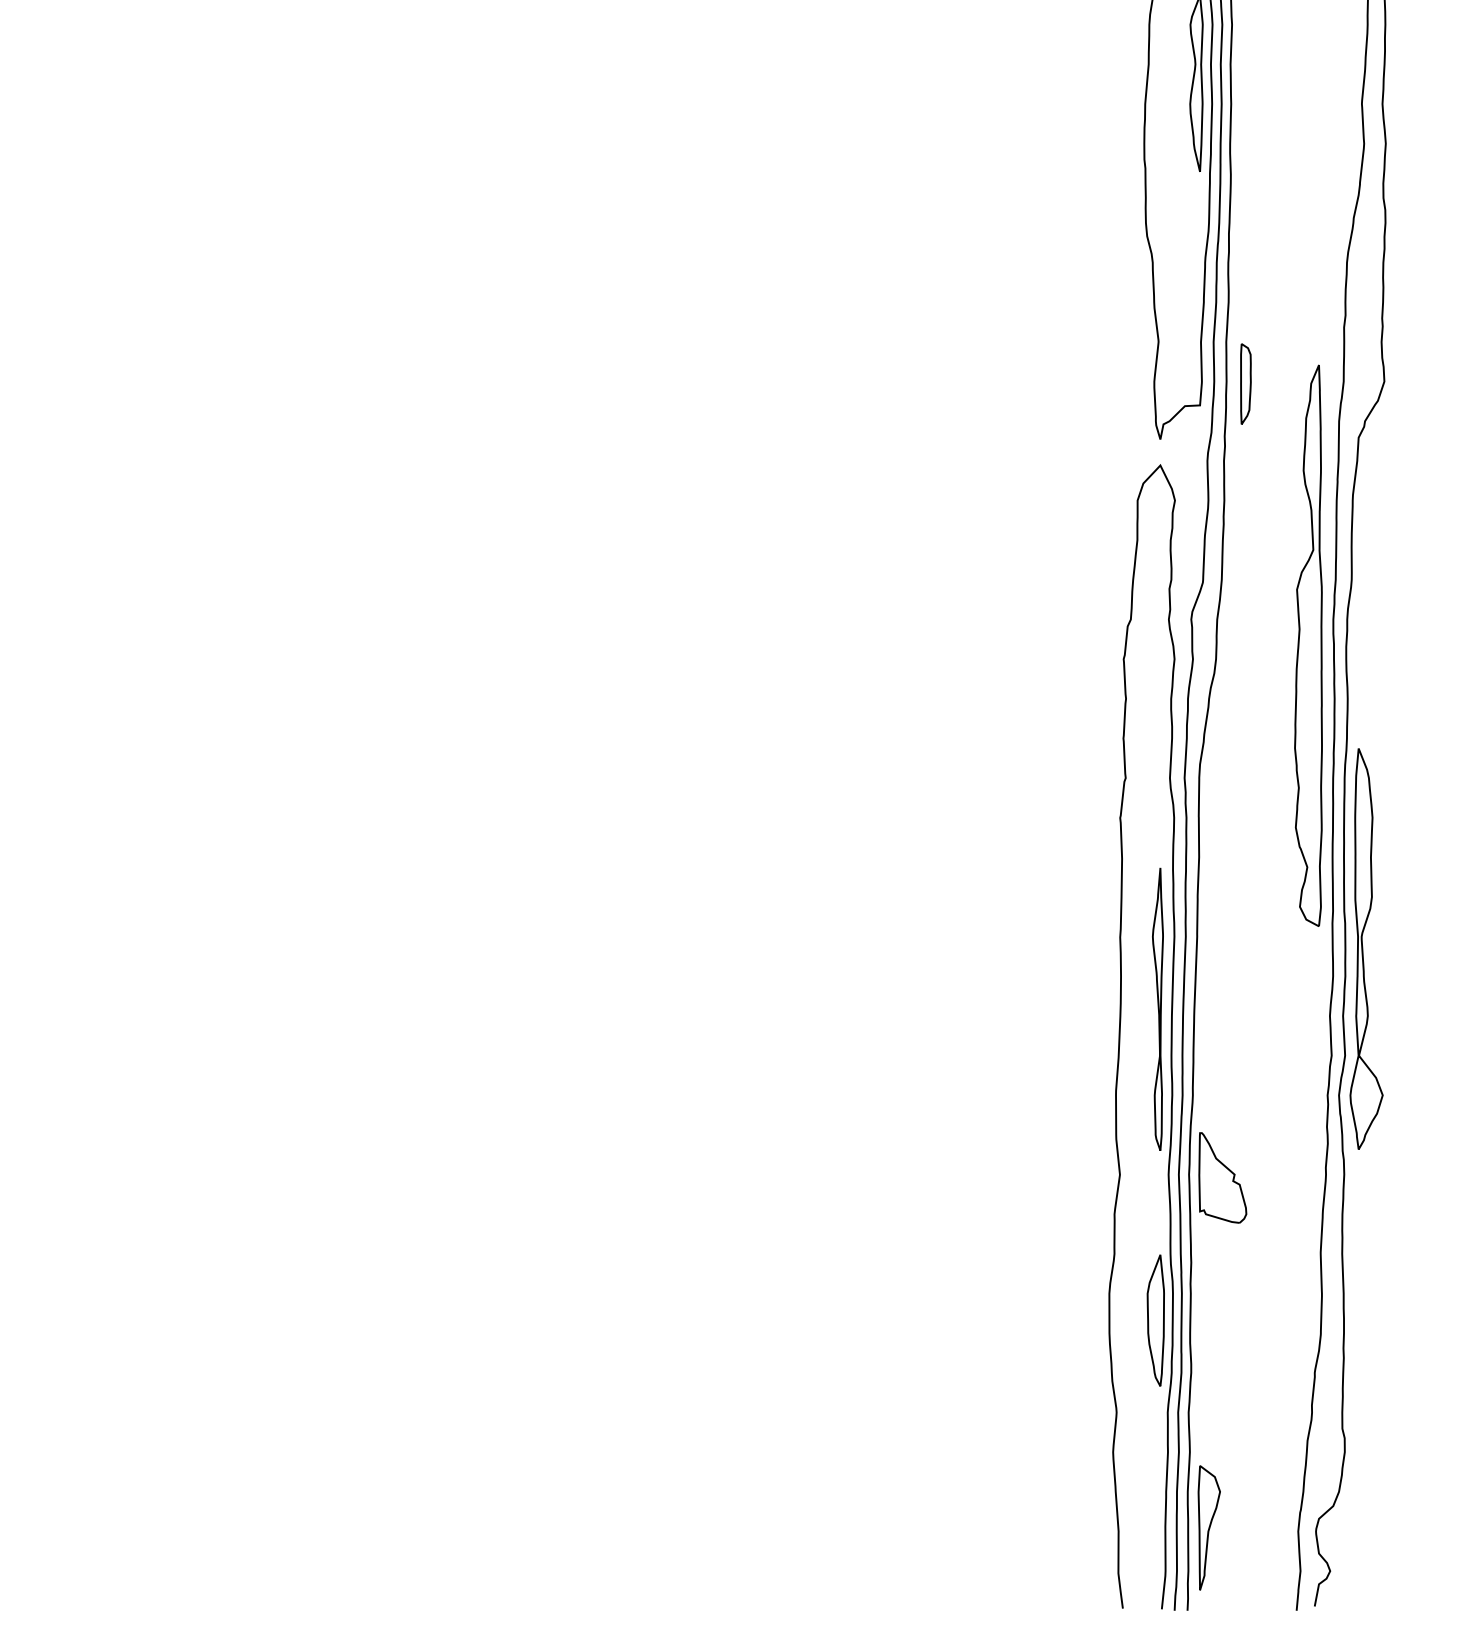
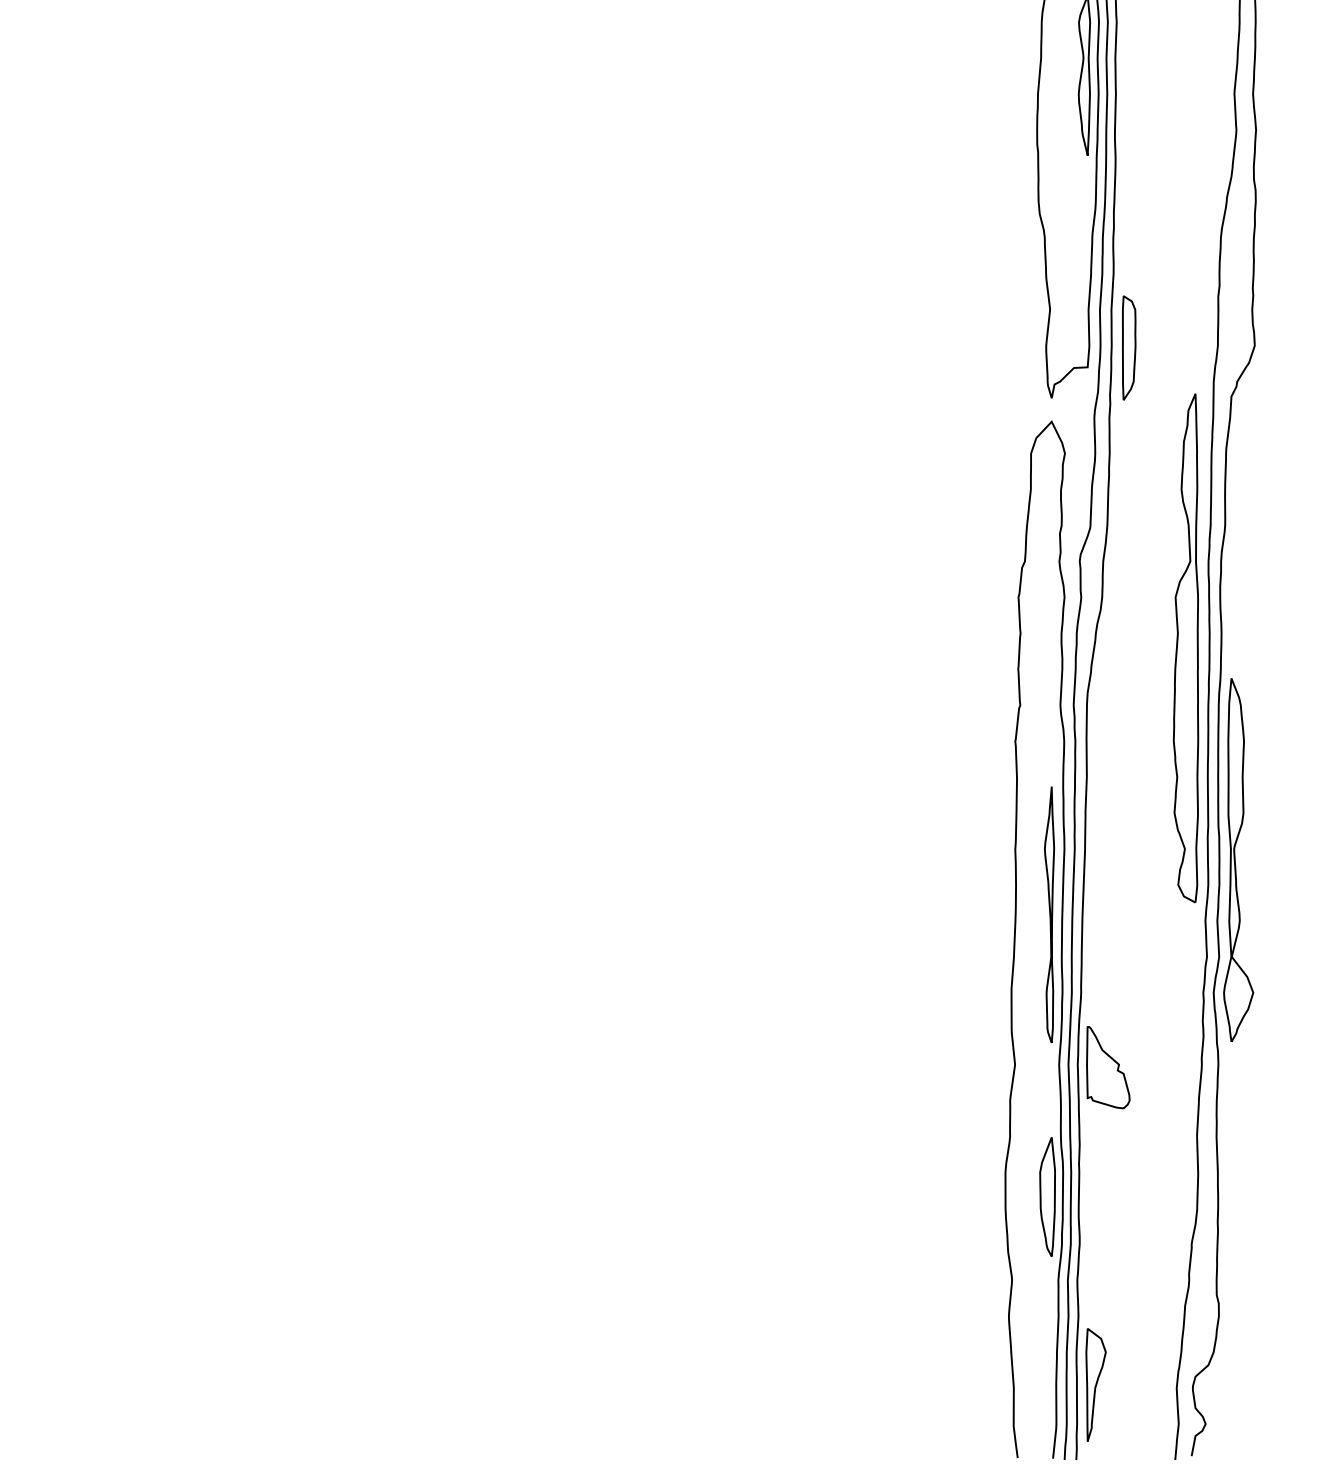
part: (1246, 383) -> (1129, 347), size x1.43
part: (1307, 646) -> (1185, 648), moved

